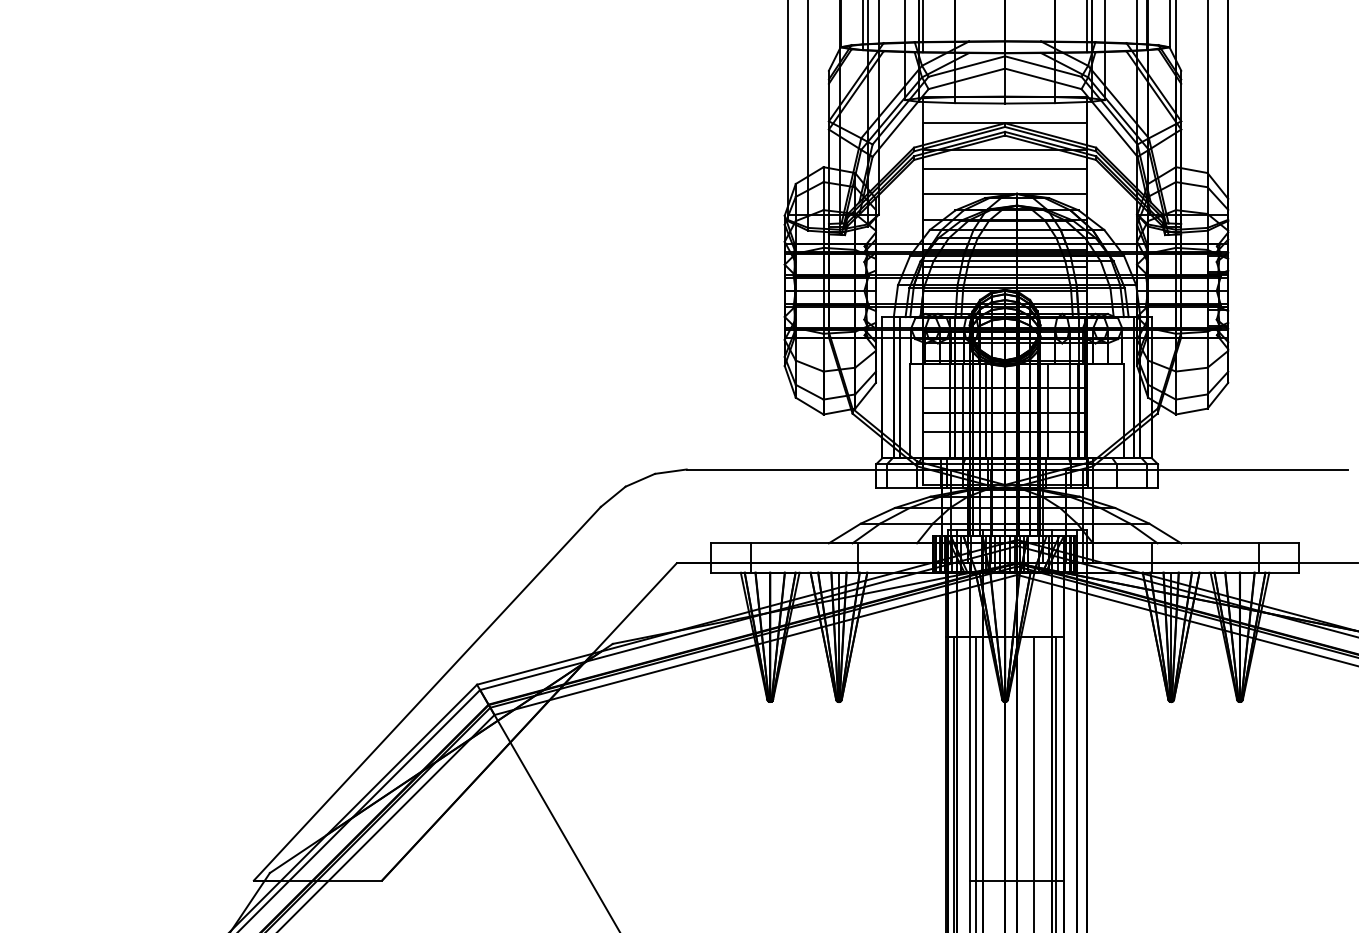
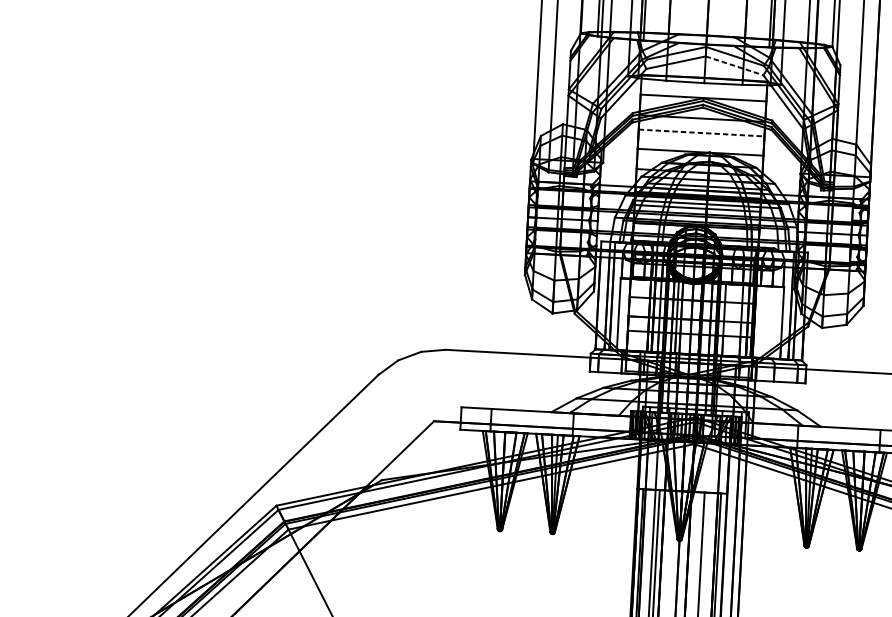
line: (1043, 78) -> (734, 65), solid -> dashed
line: (1005, 168) -> (701, 132), solid -> dashed

